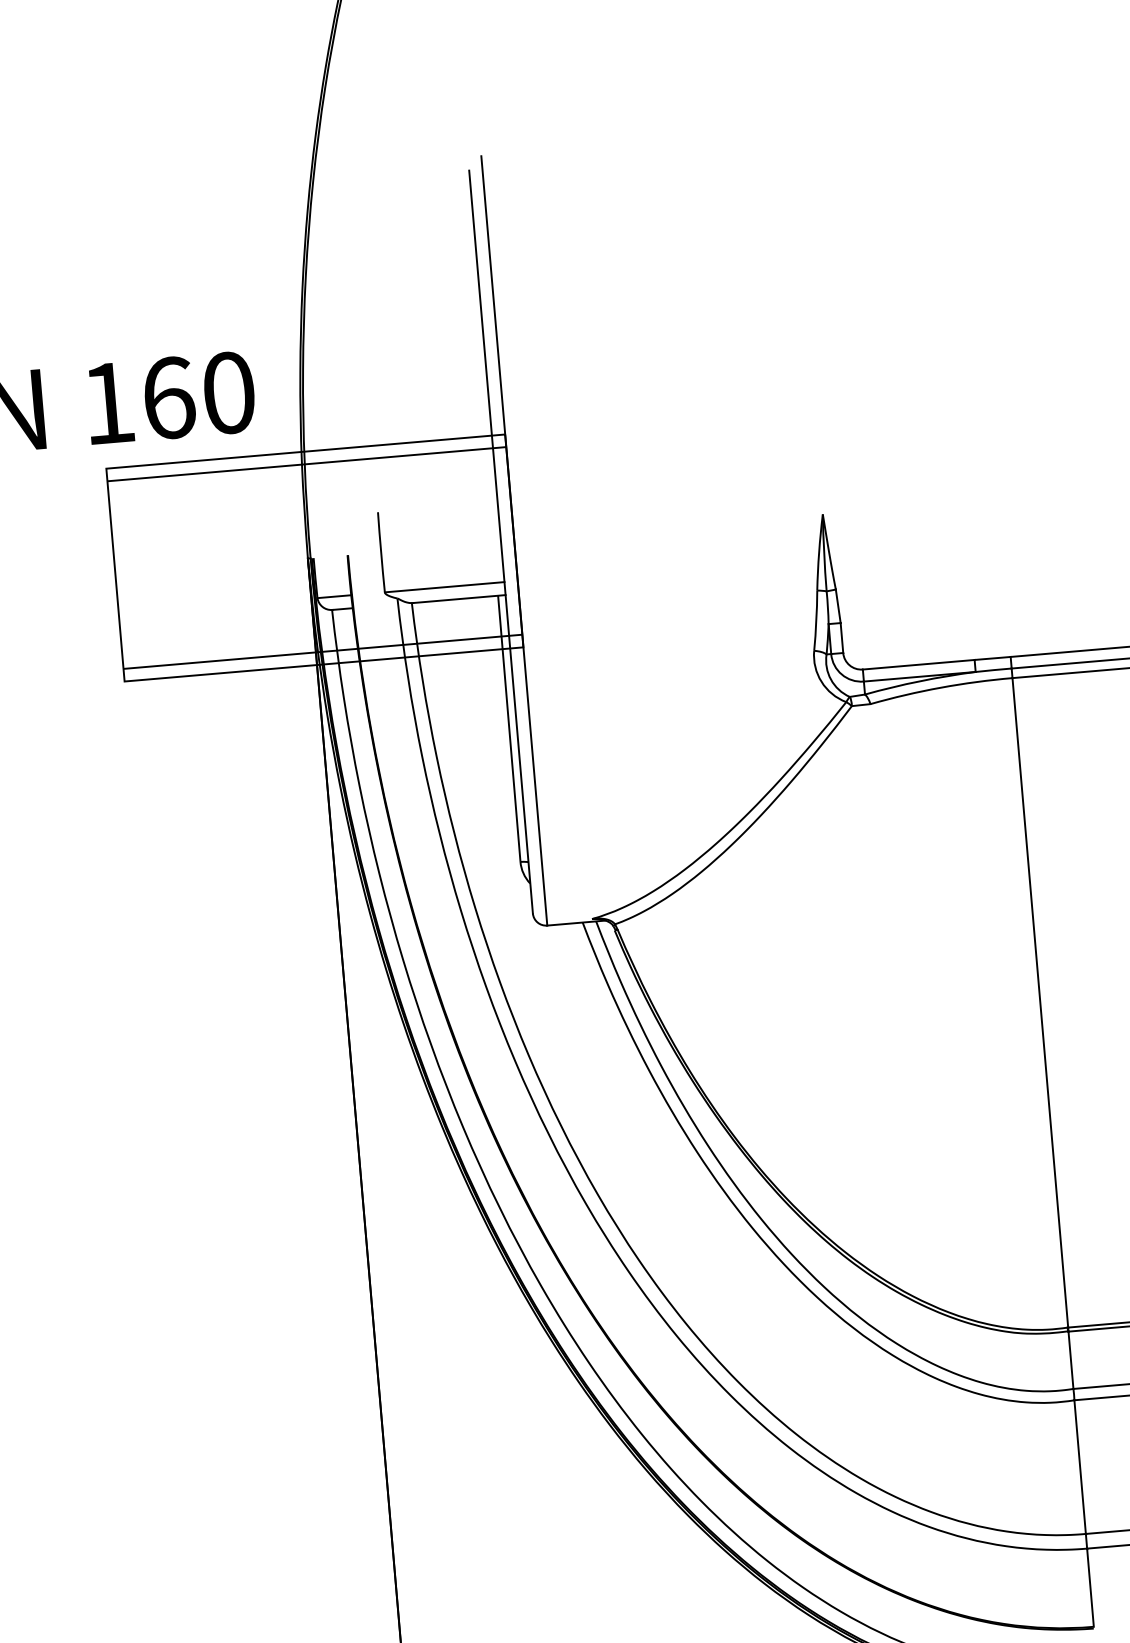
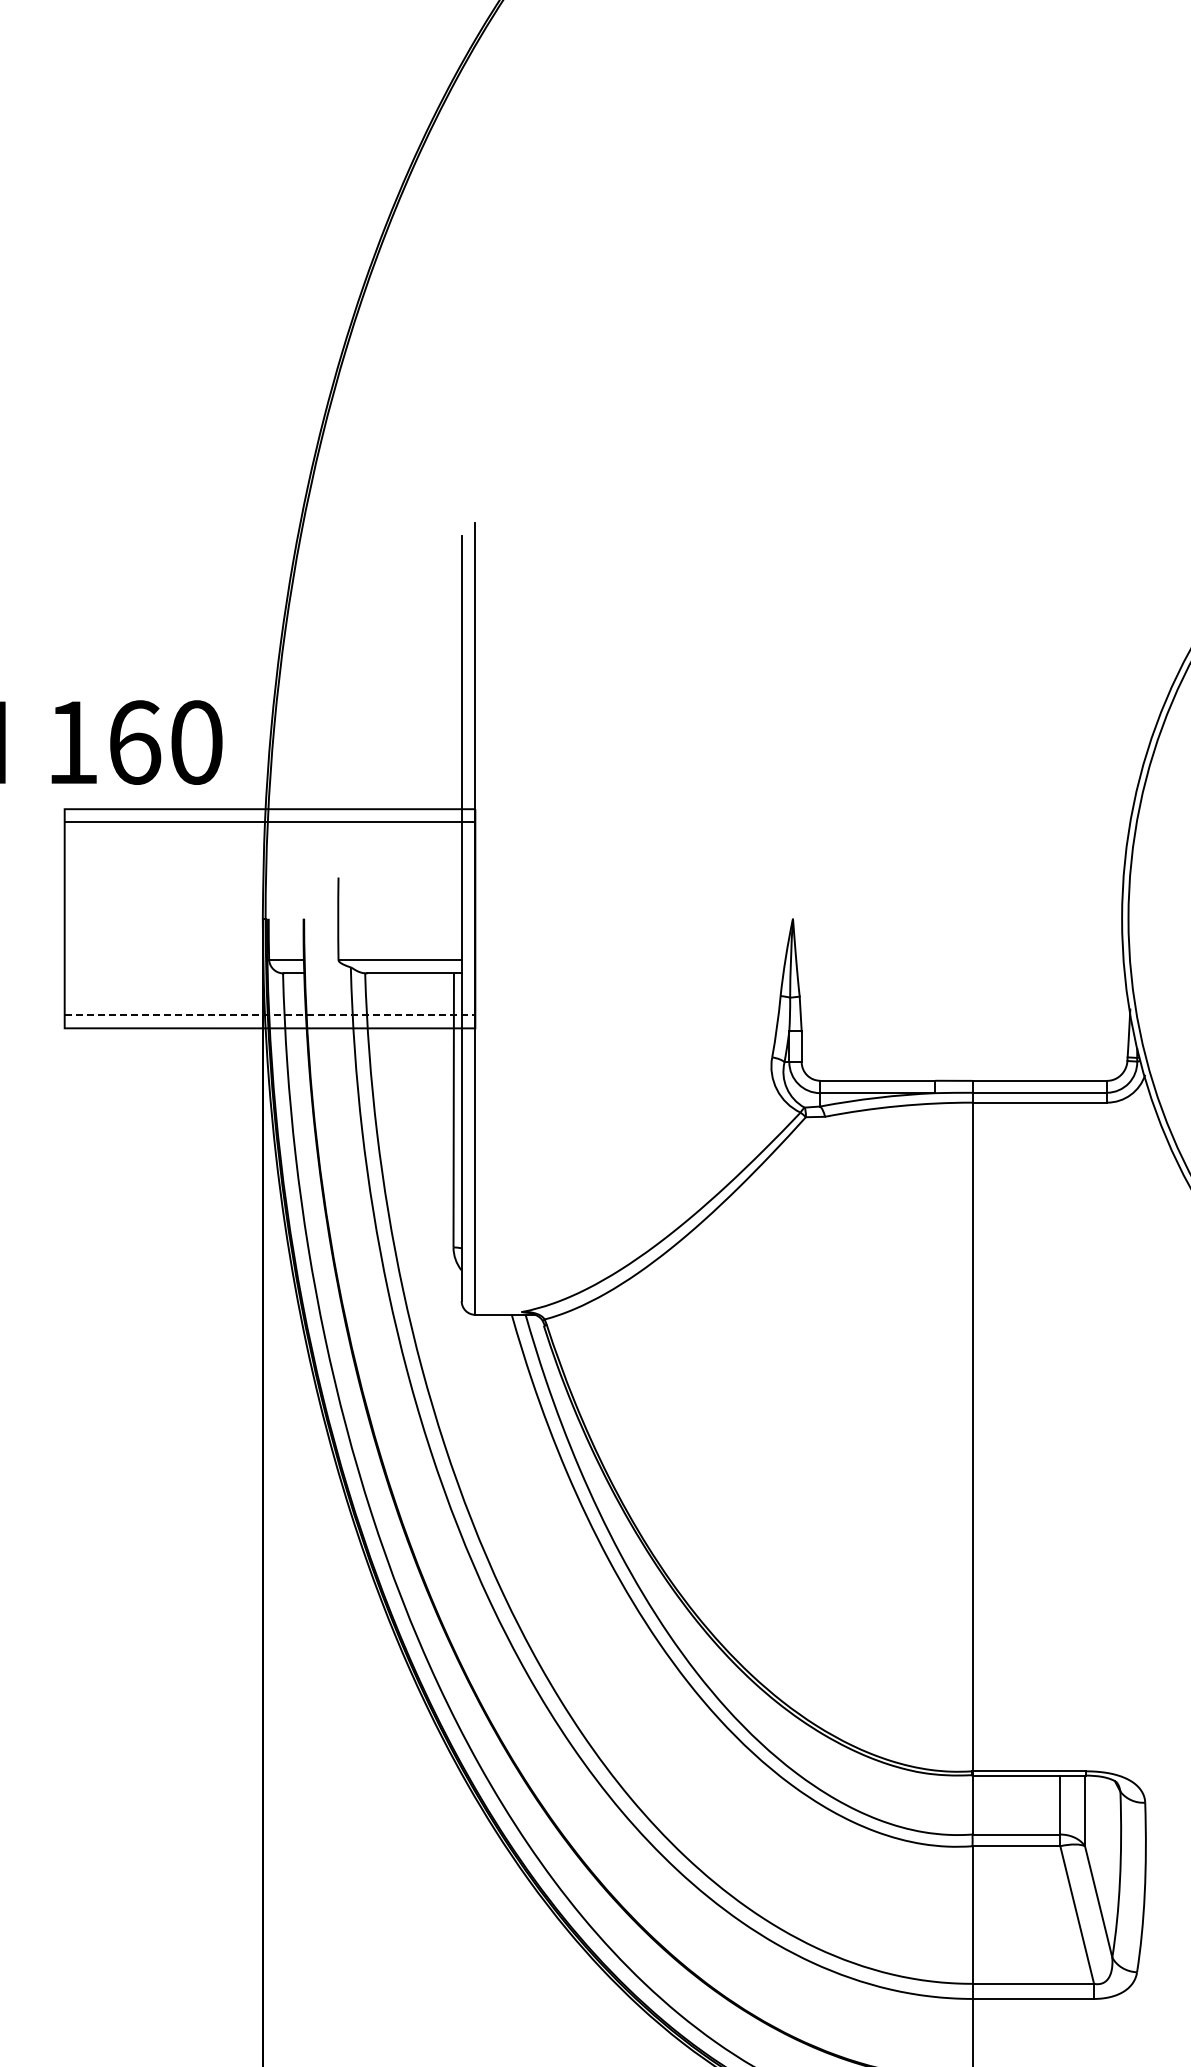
line: (323, 651) -> (270, 1015), solid -> dashed

